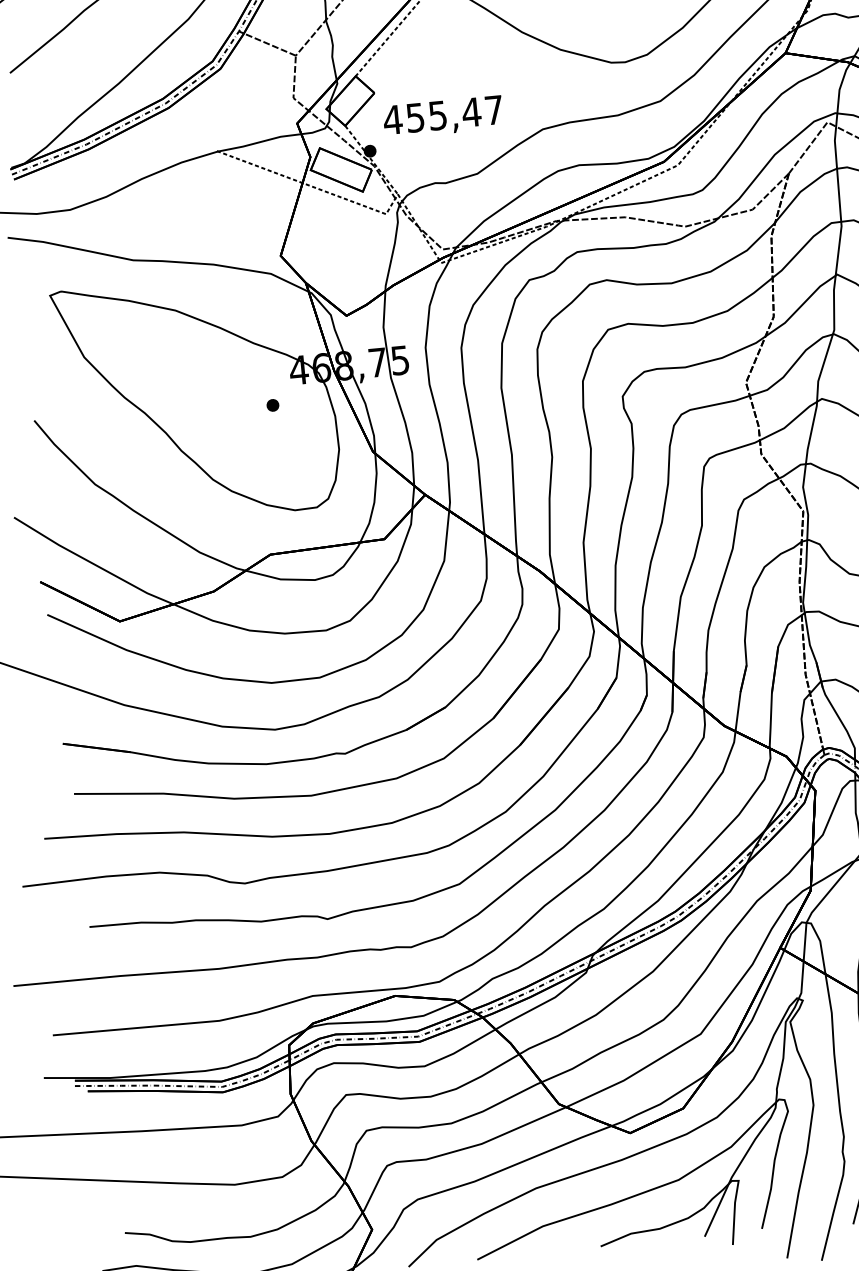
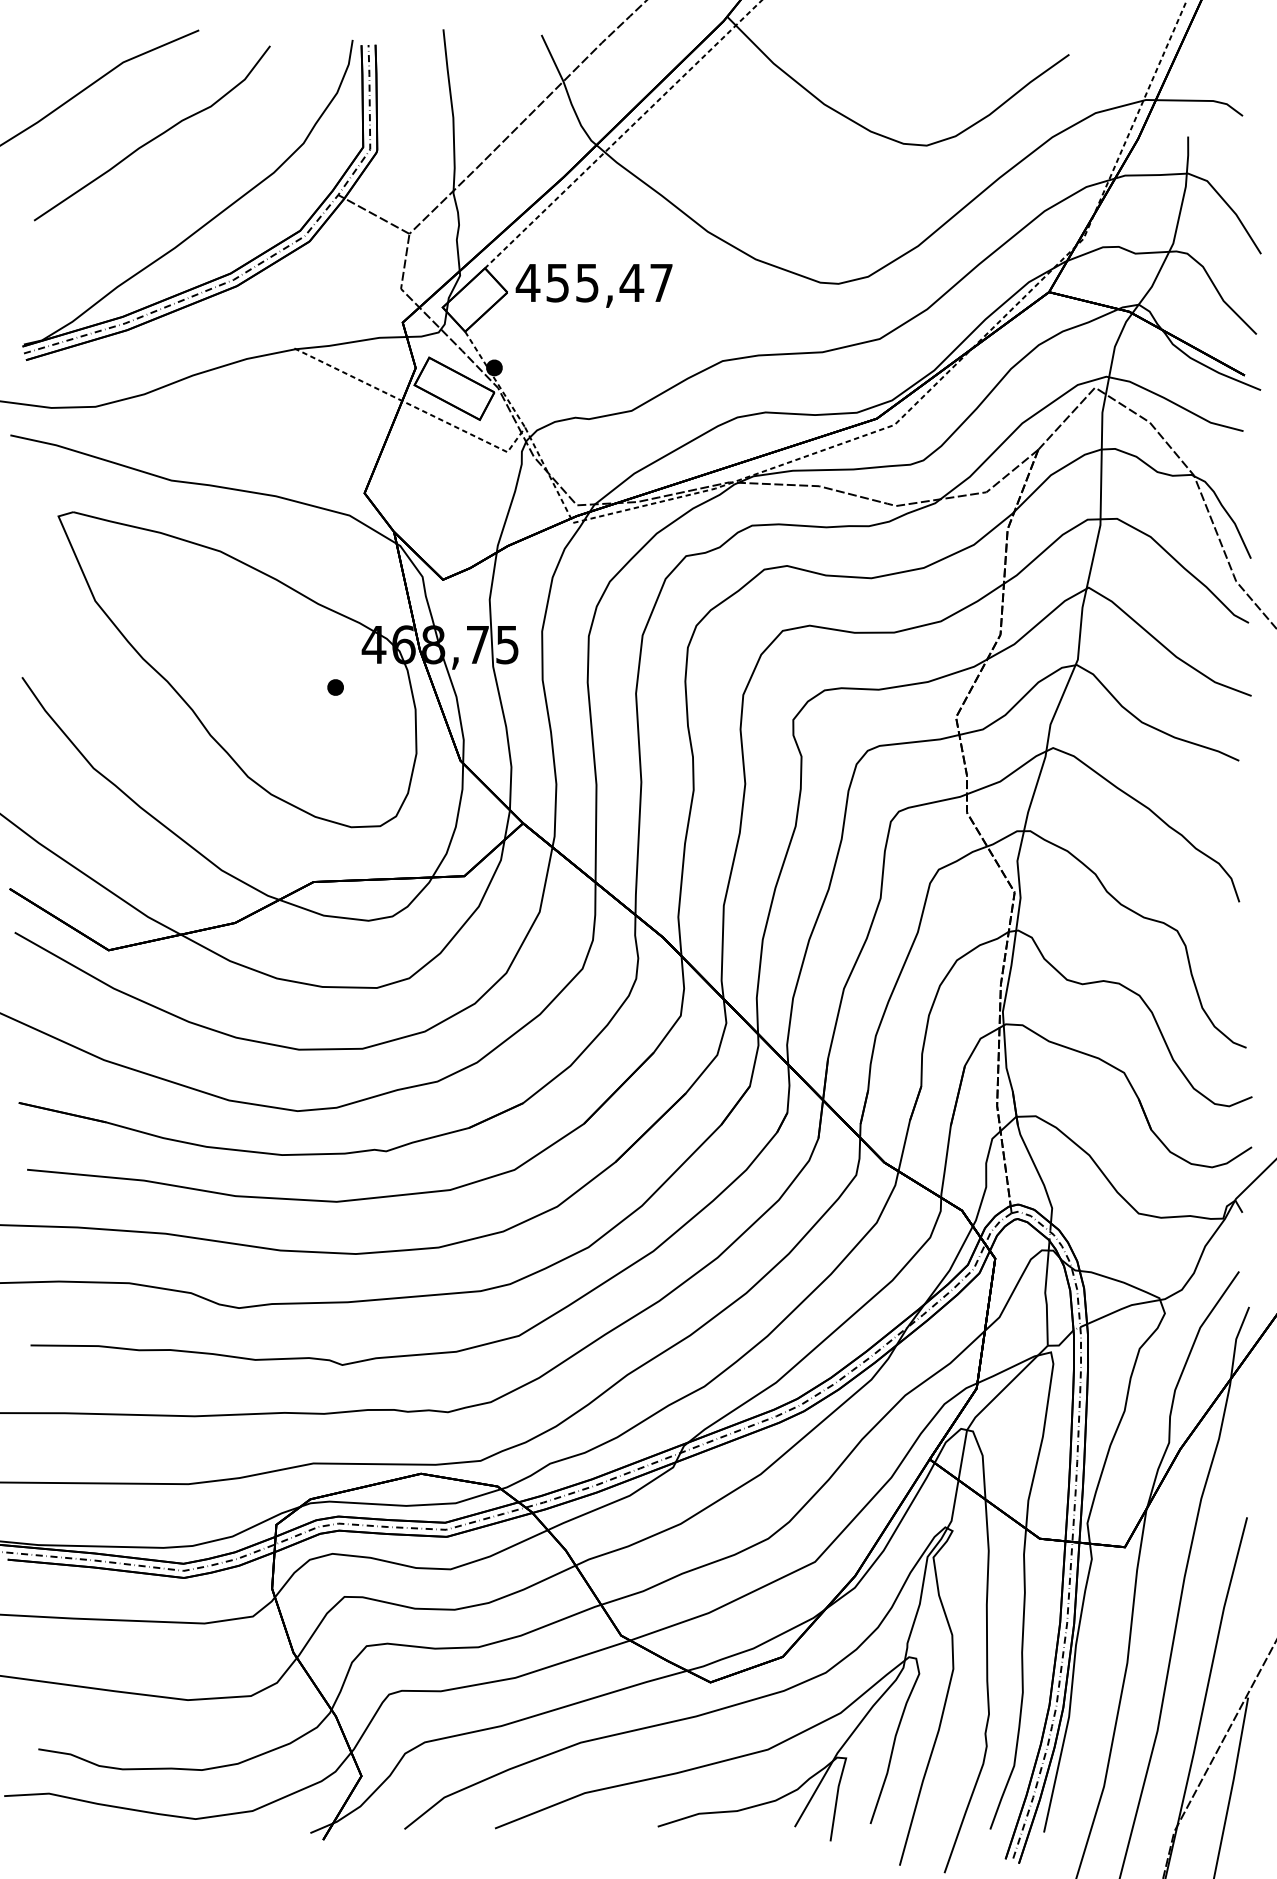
text: (442, 117) -> (593, 285), moved

